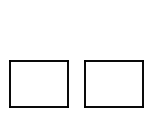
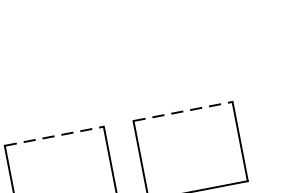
line: (39, 60) -> (54, 135), solid -> dashed
line: (114, 60) -> (183, 110), solid -> dashed

